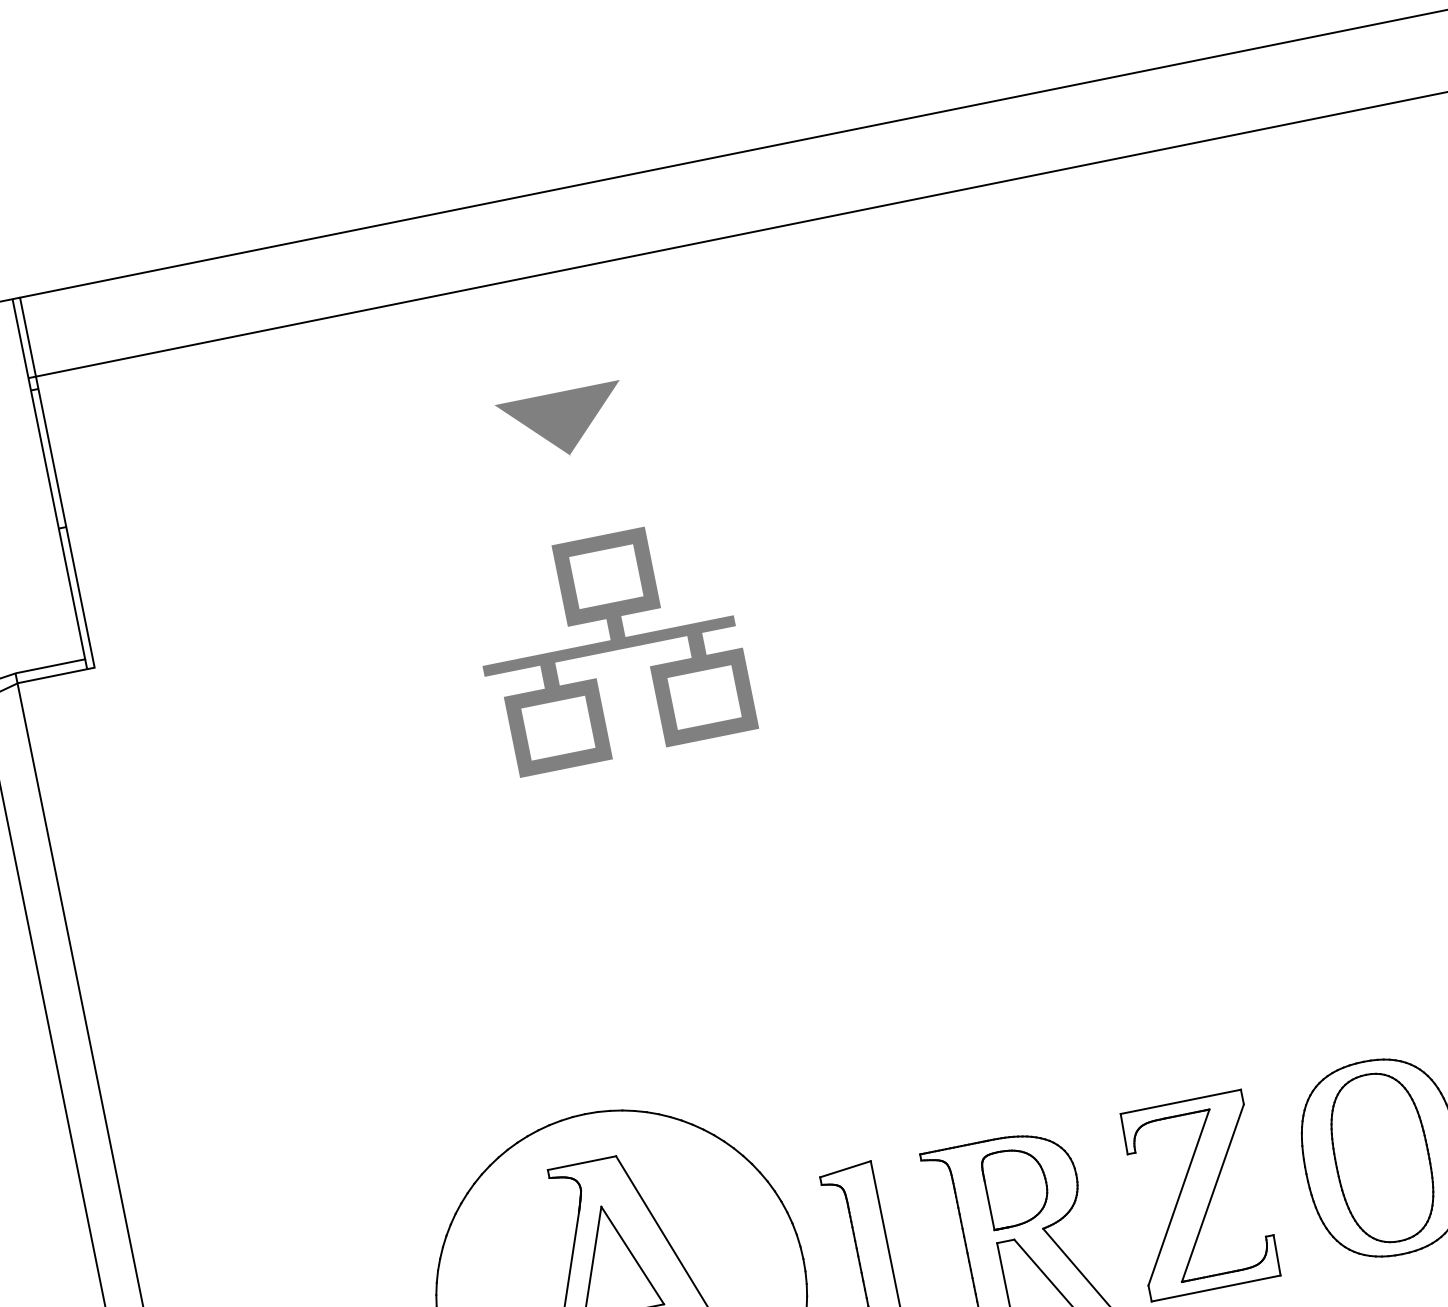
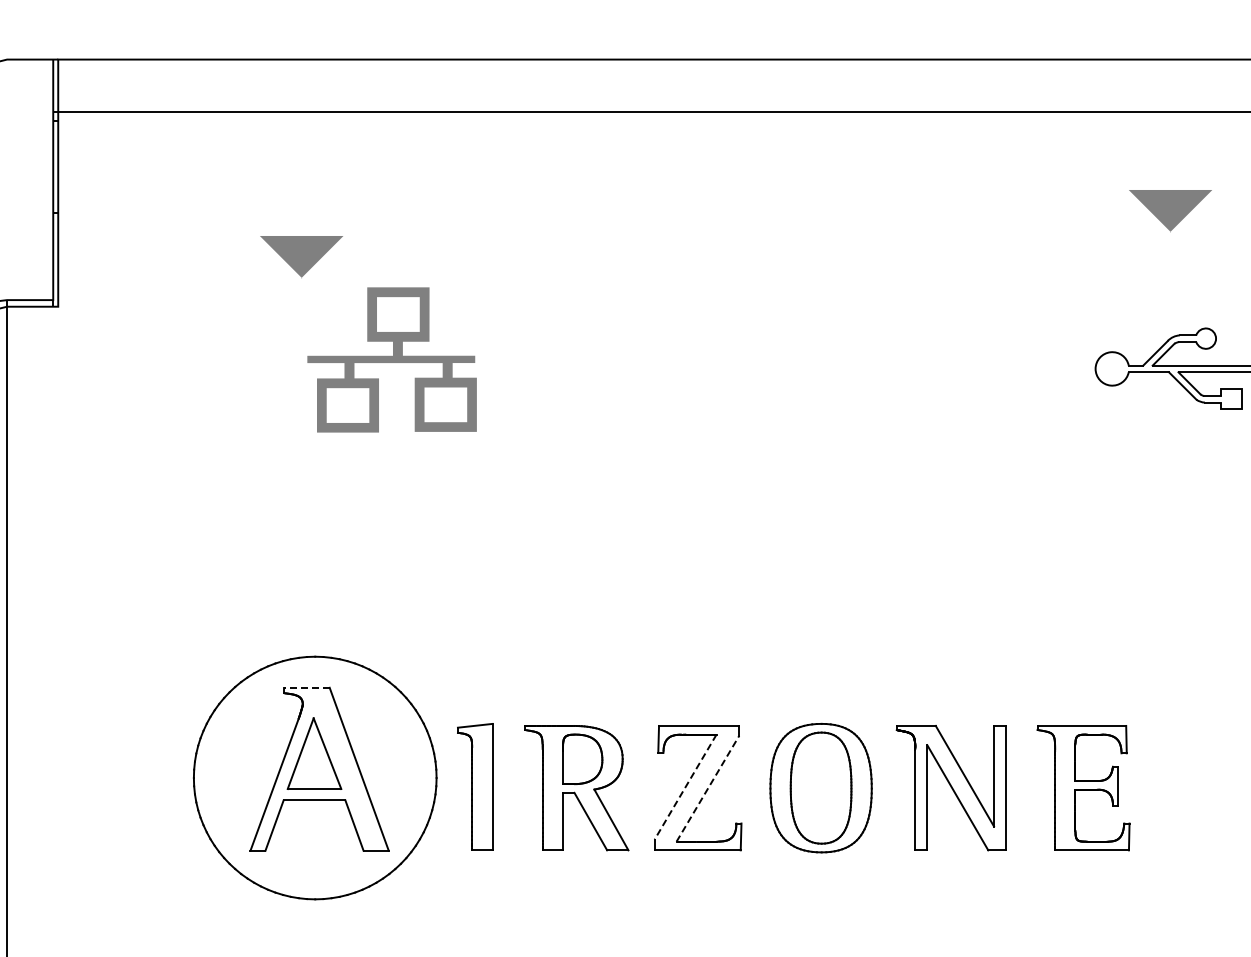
part: (563, 424) -> (301, 257), moved
line: (581, 1162) -> (306, 687), solid -> dashed
line: (1212, 1192) -> (707, 788), solid -> dashed
line: (1178, 1198) -> (685, 787), solid -> dashed

